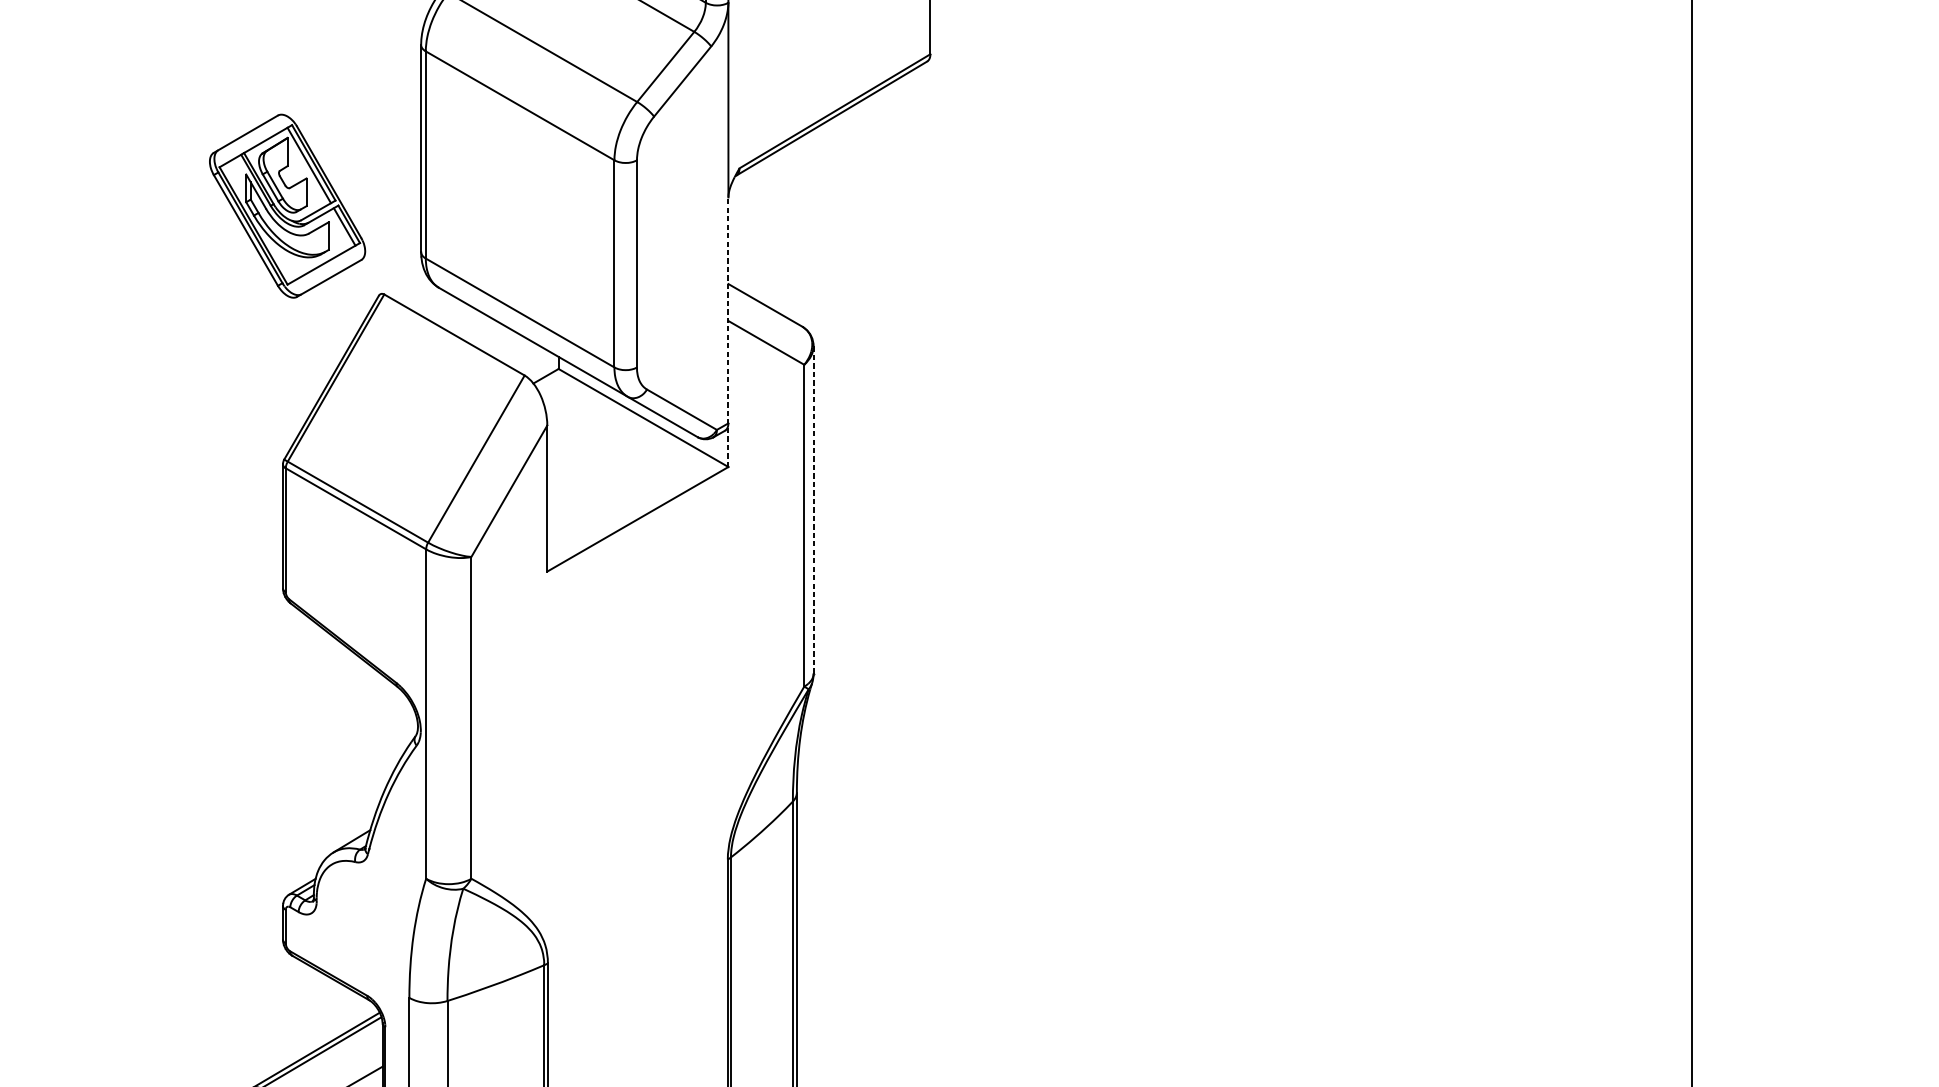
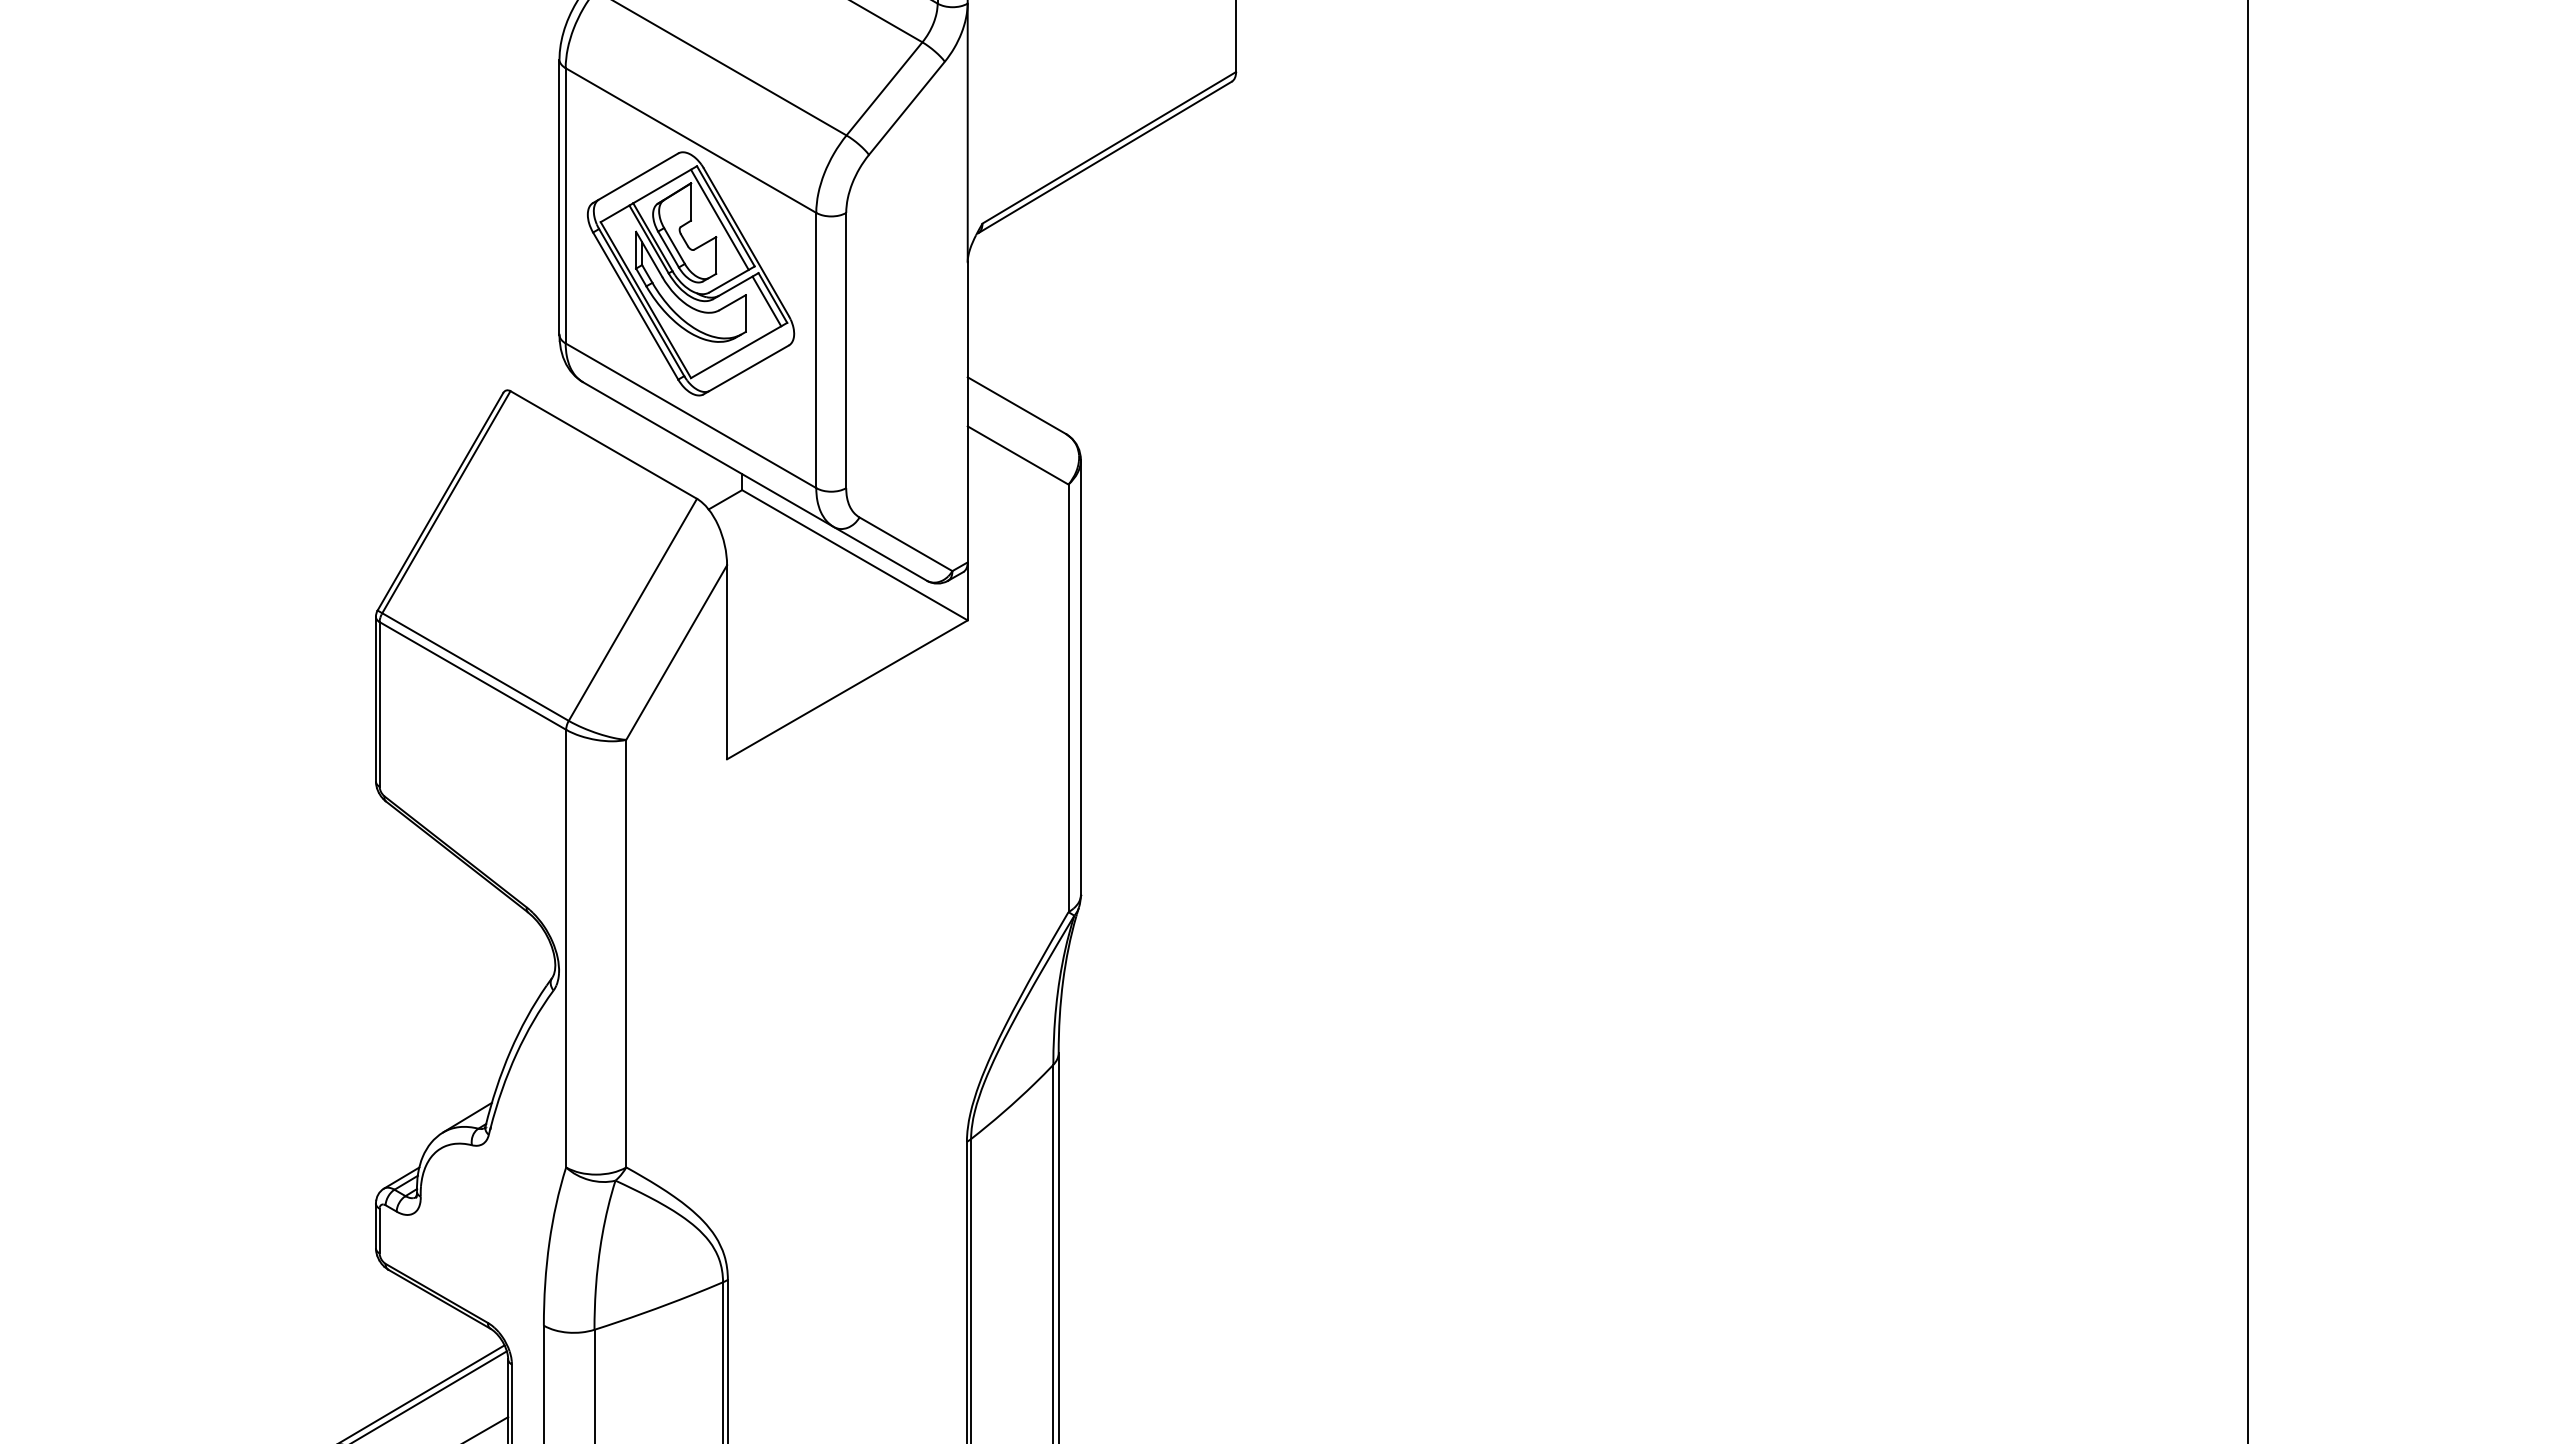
part: (287, 205) -> (691, 273), moved
line: (728, 331) -> (967, 440), dashed -> solid
line: (813, 510) -> (1080, 677), dashed -> solid

